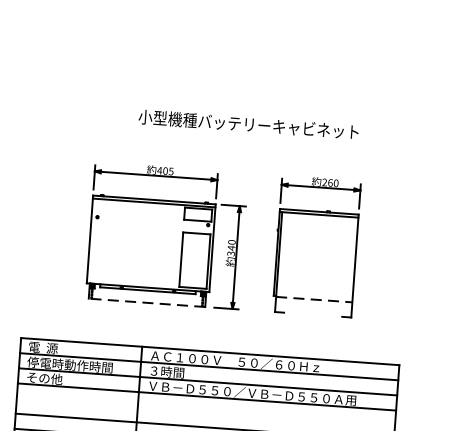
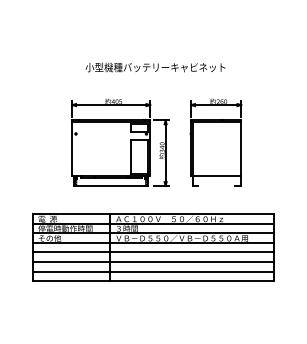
text: (248, 124) -> (155, 67), moved
line: (315, 299) -> (217, 176), dashed -> solid
line: (145, 302) -> (110, 185), dashed -> solid
line: (205, 412) -> (153, 252), added

